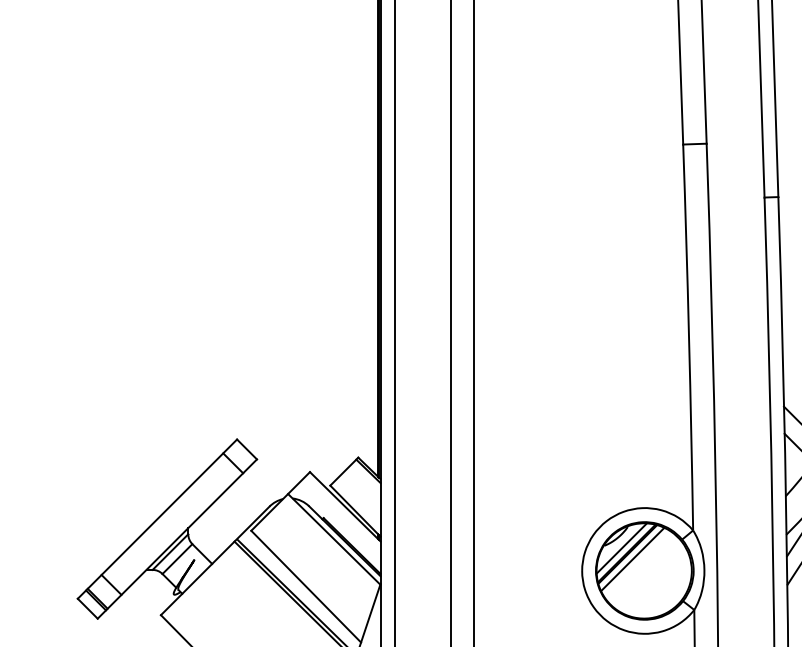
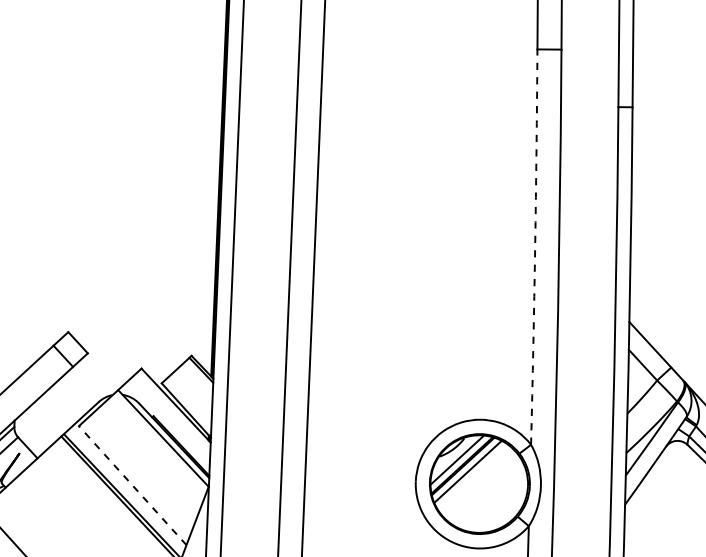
arc: (689, 337) -> (535, 247), solid -> dashed
line: (305, 586) -> (132, 485), solid -> dashed

